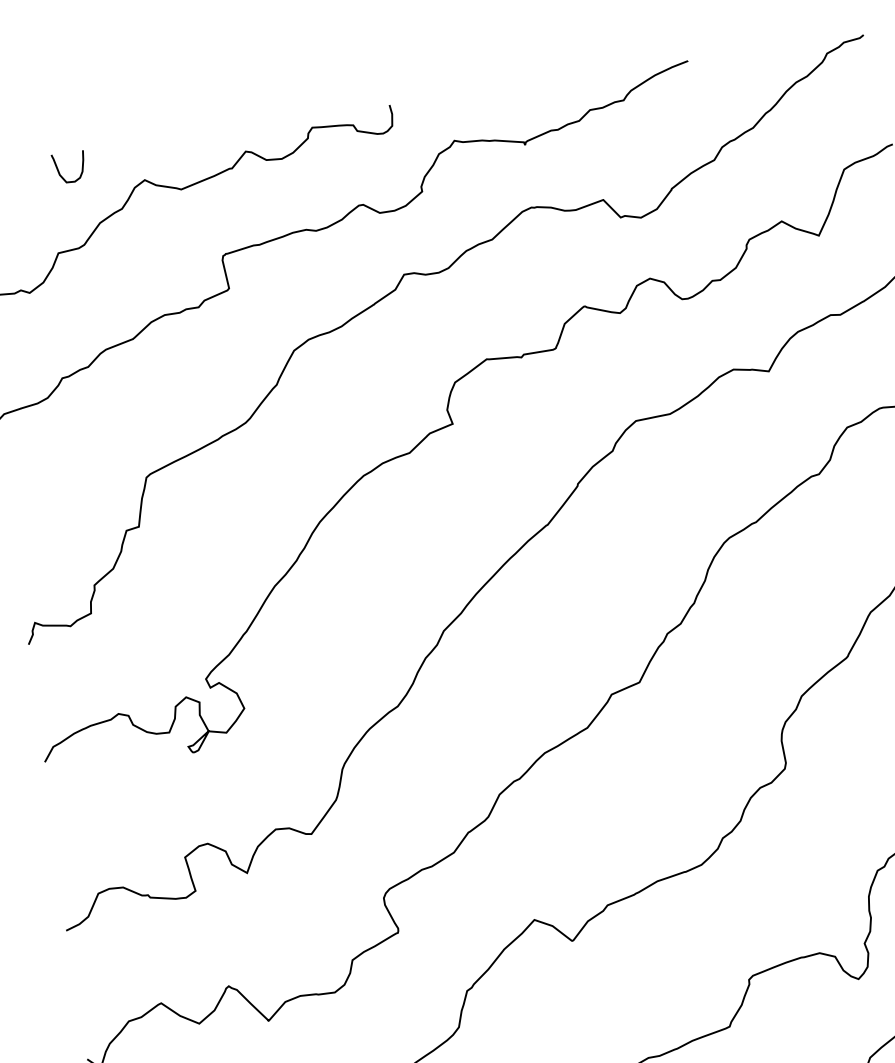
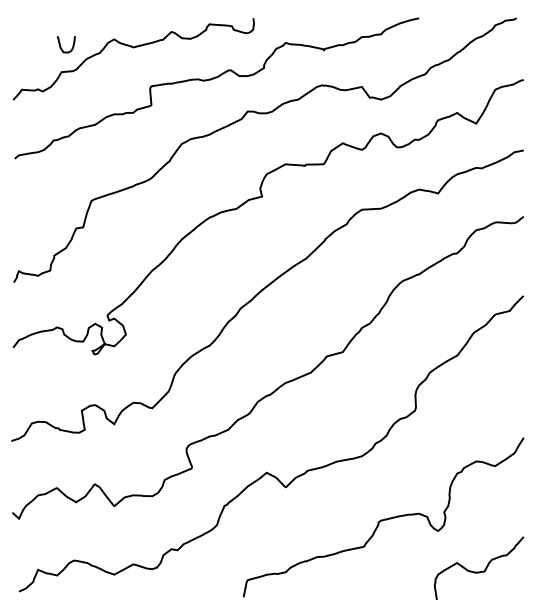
curve: (61, 172) -> (61, 46), moved

